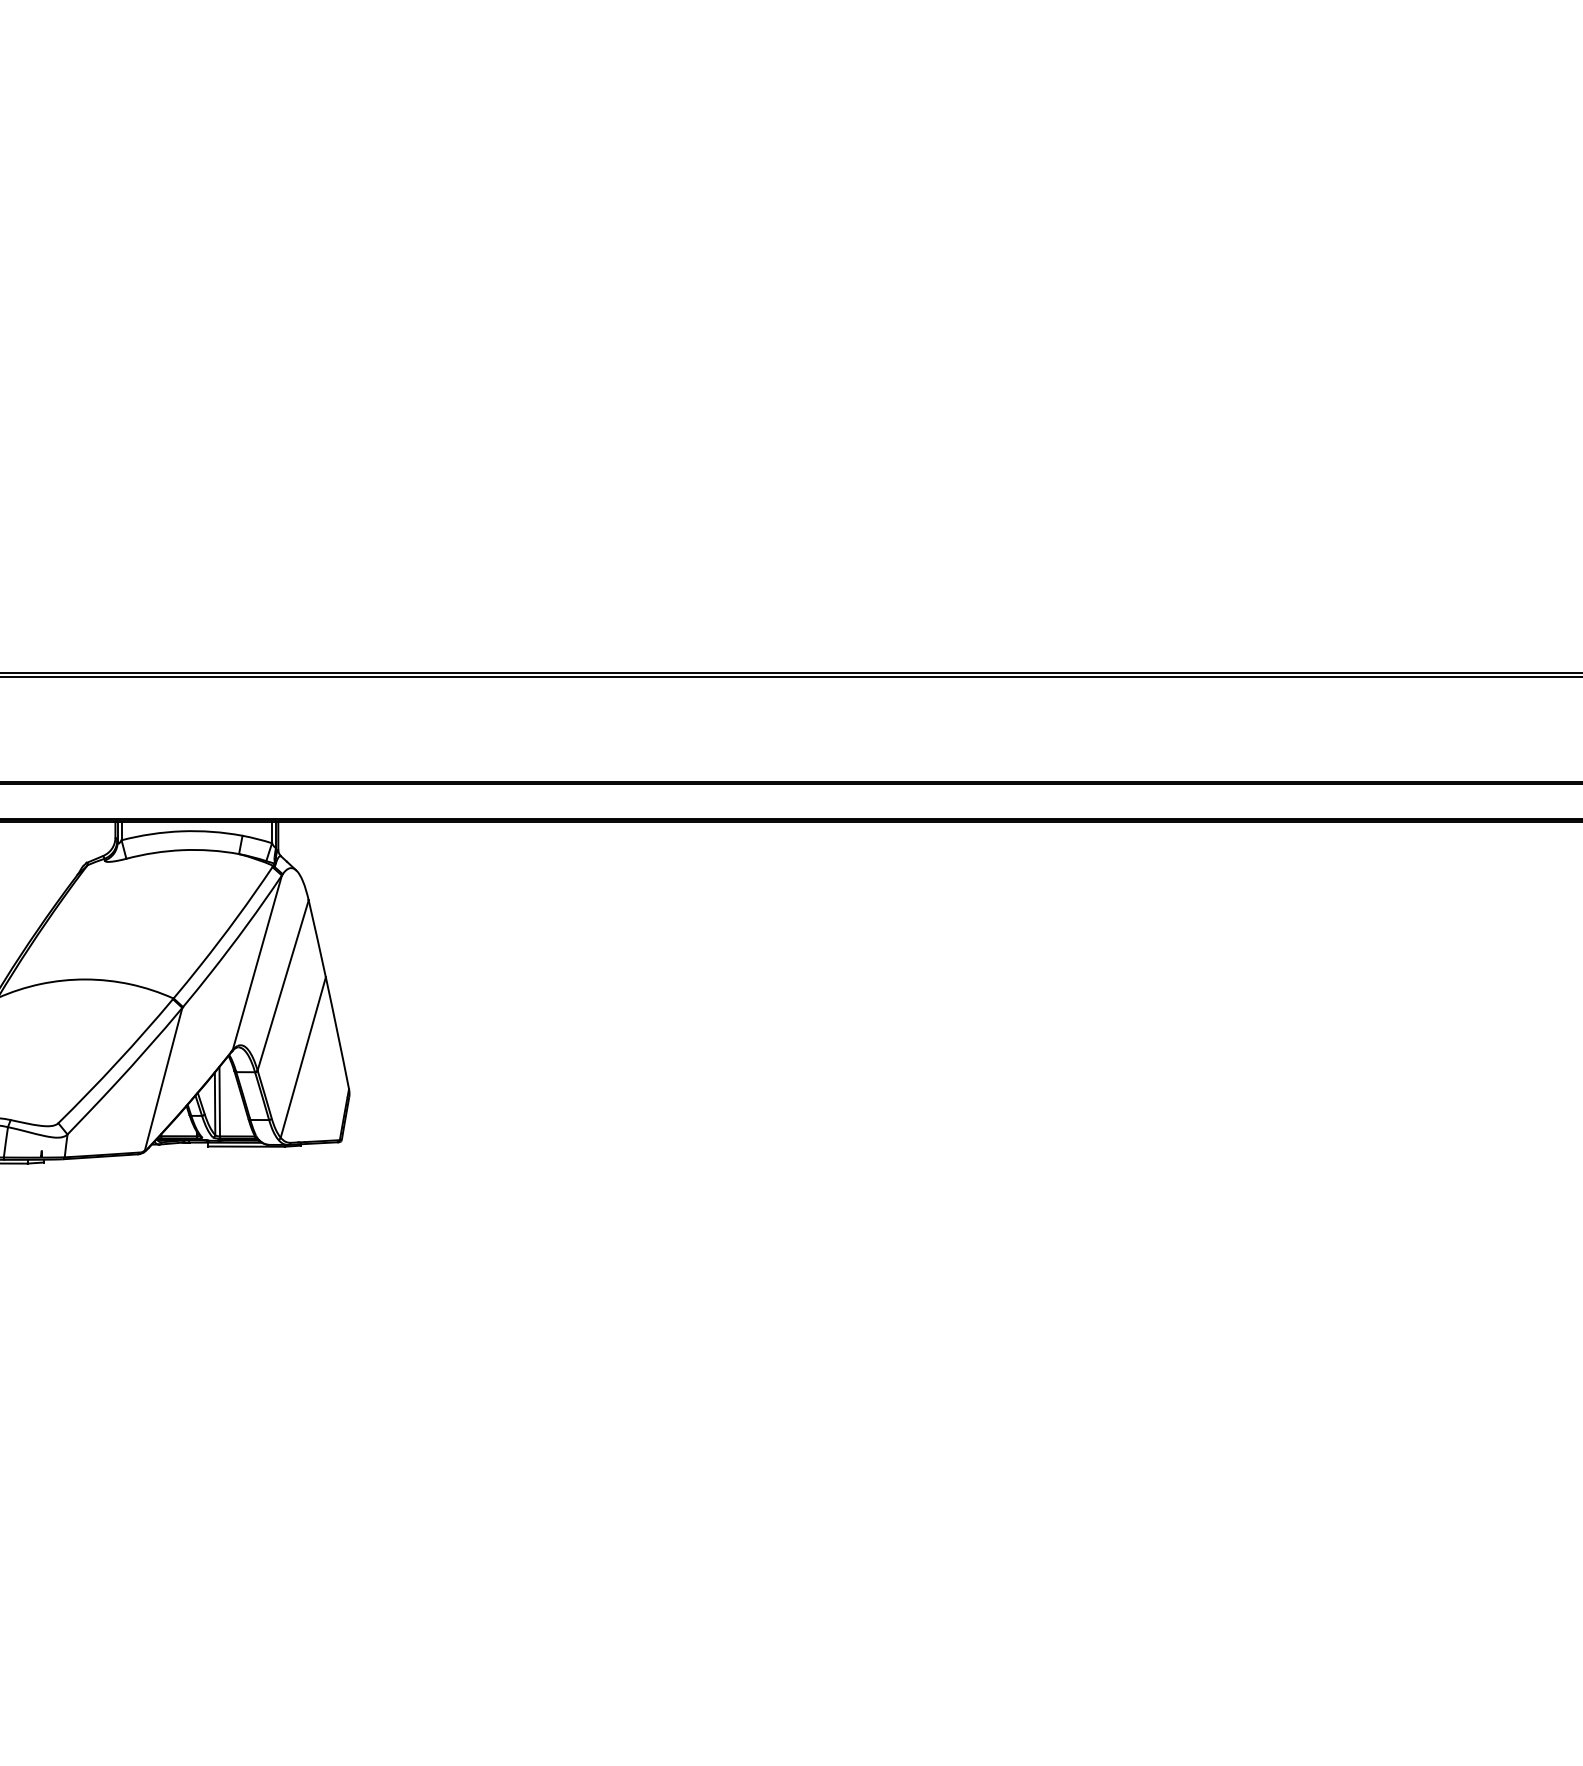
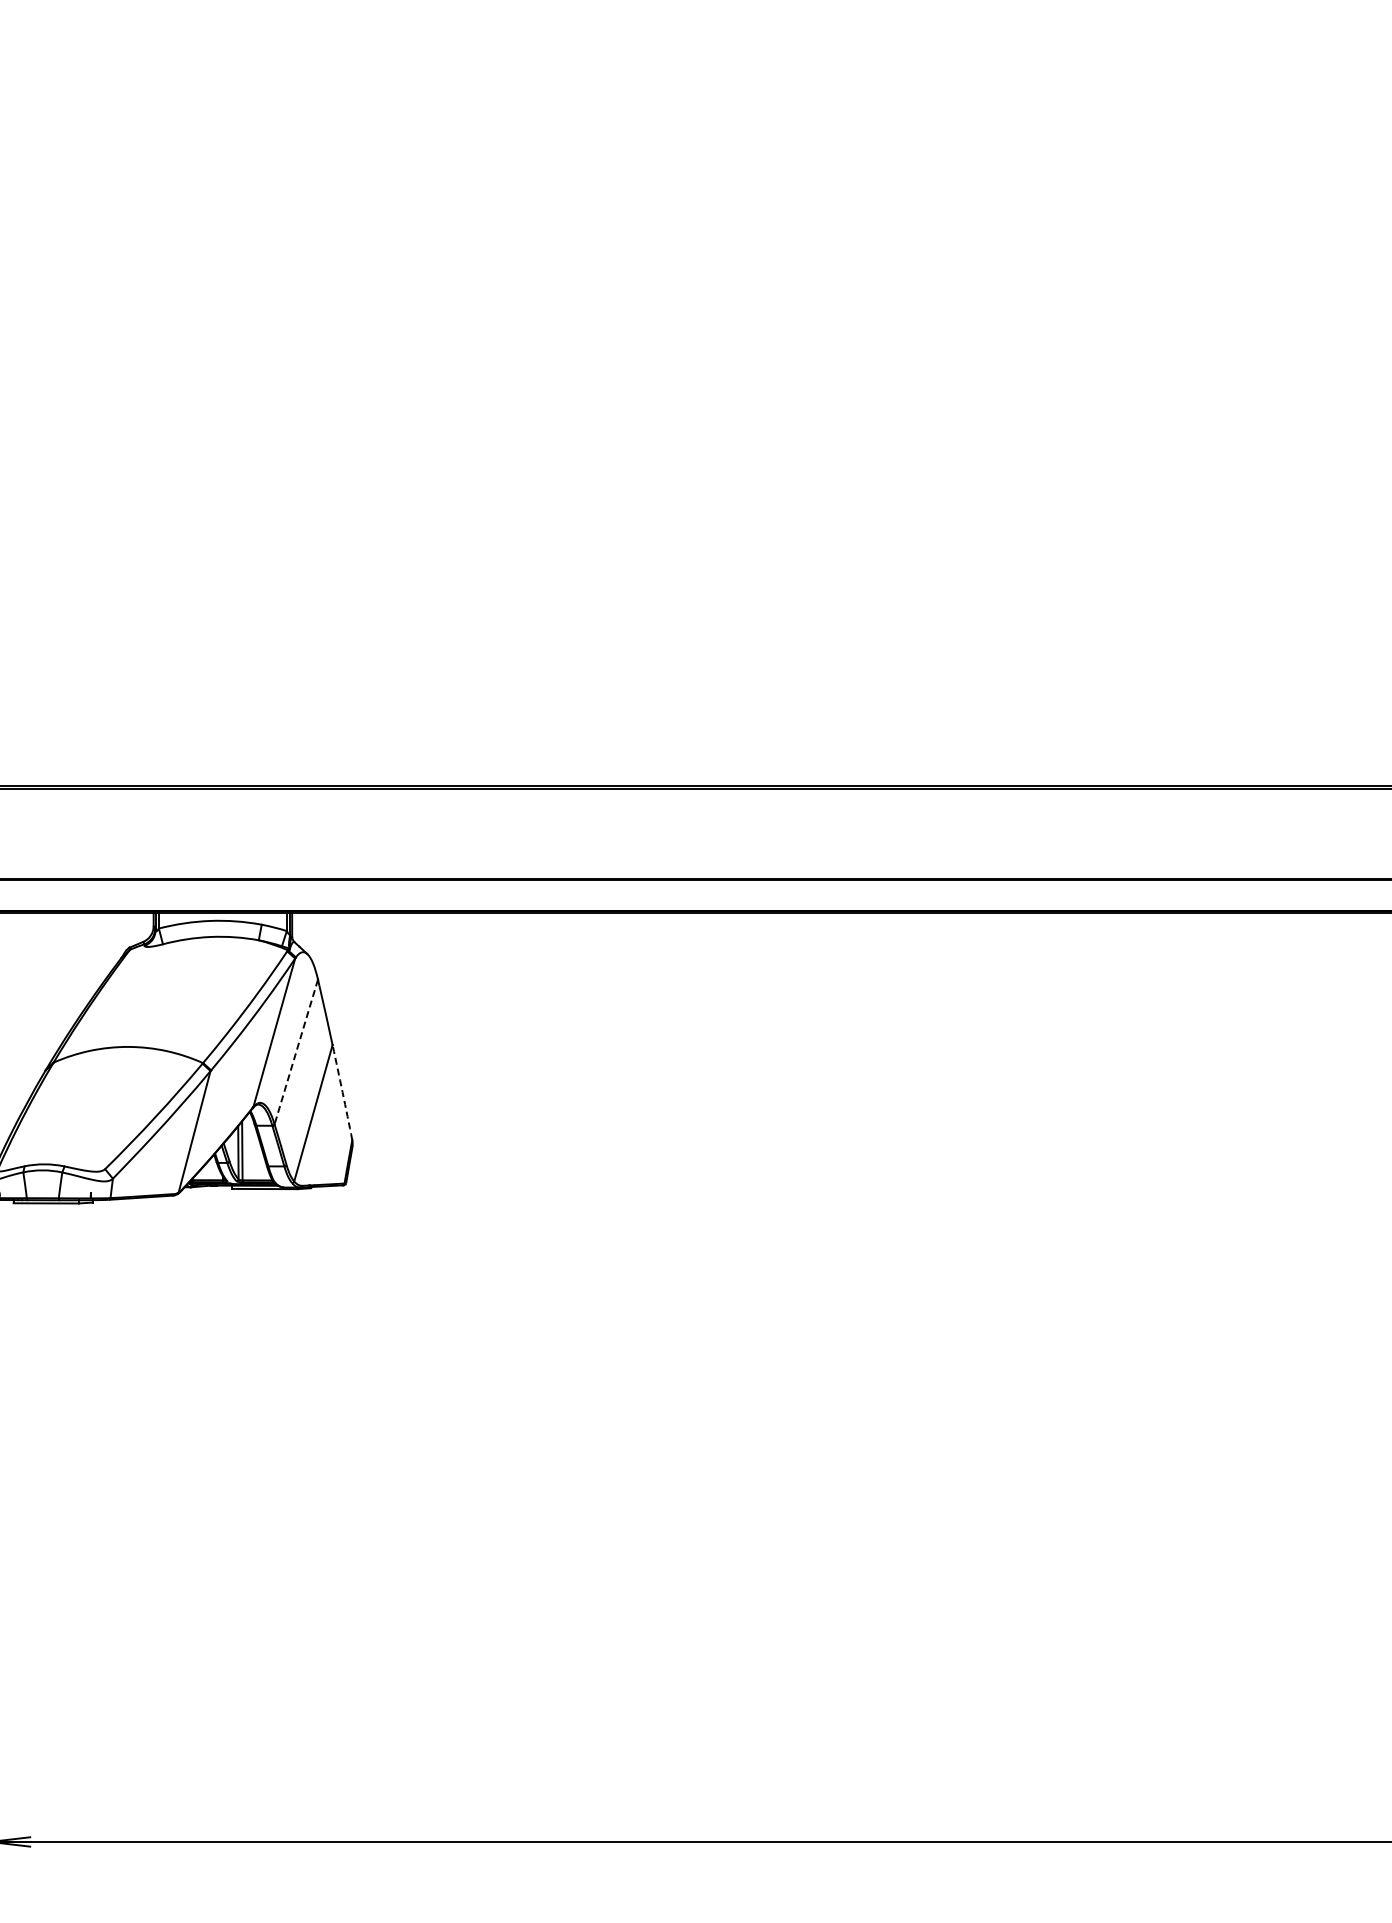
line: (283, 986) -> (296, 1052), solid -> dashed
arc: (337, 1033) -> (342, 1092), solid -> dashed

